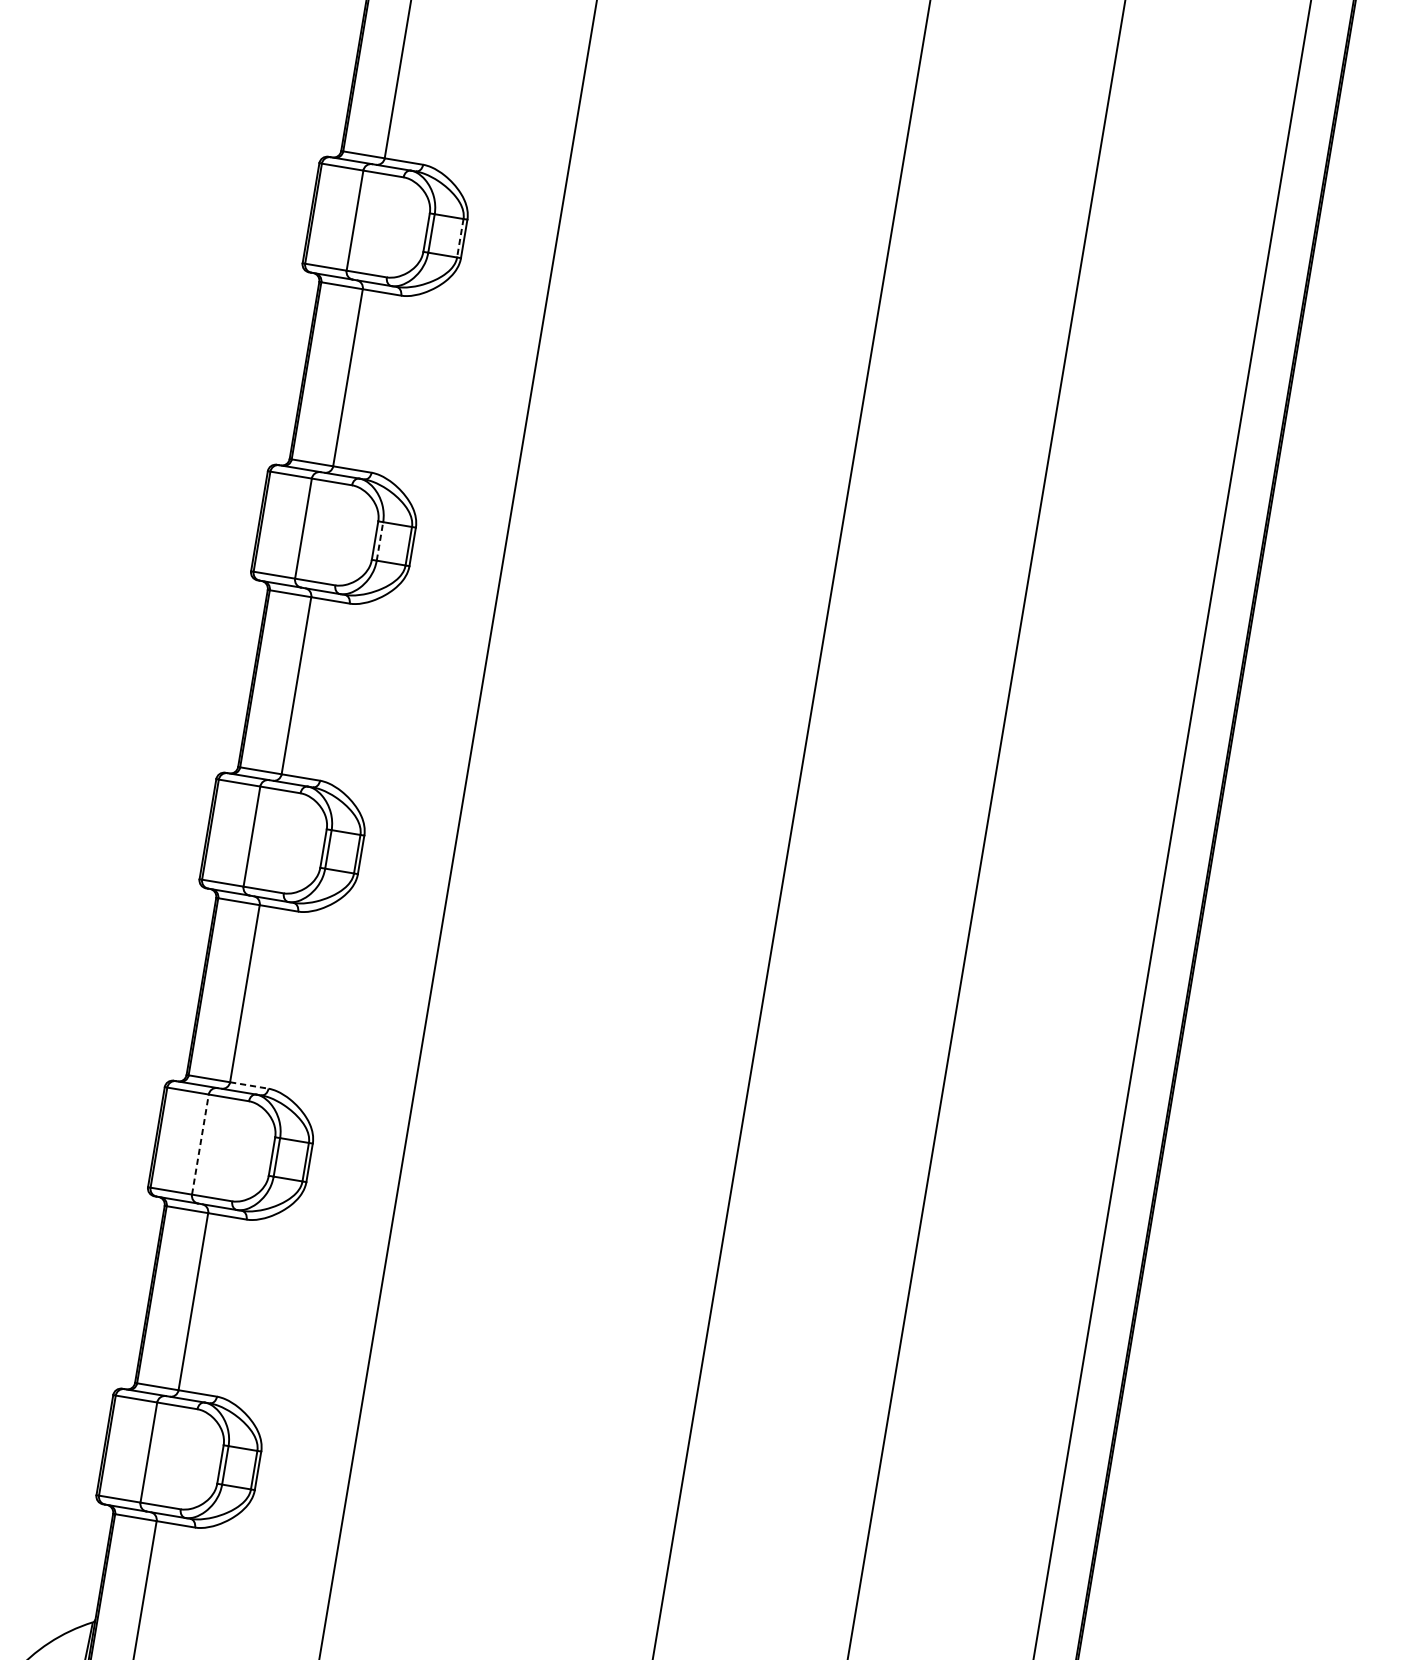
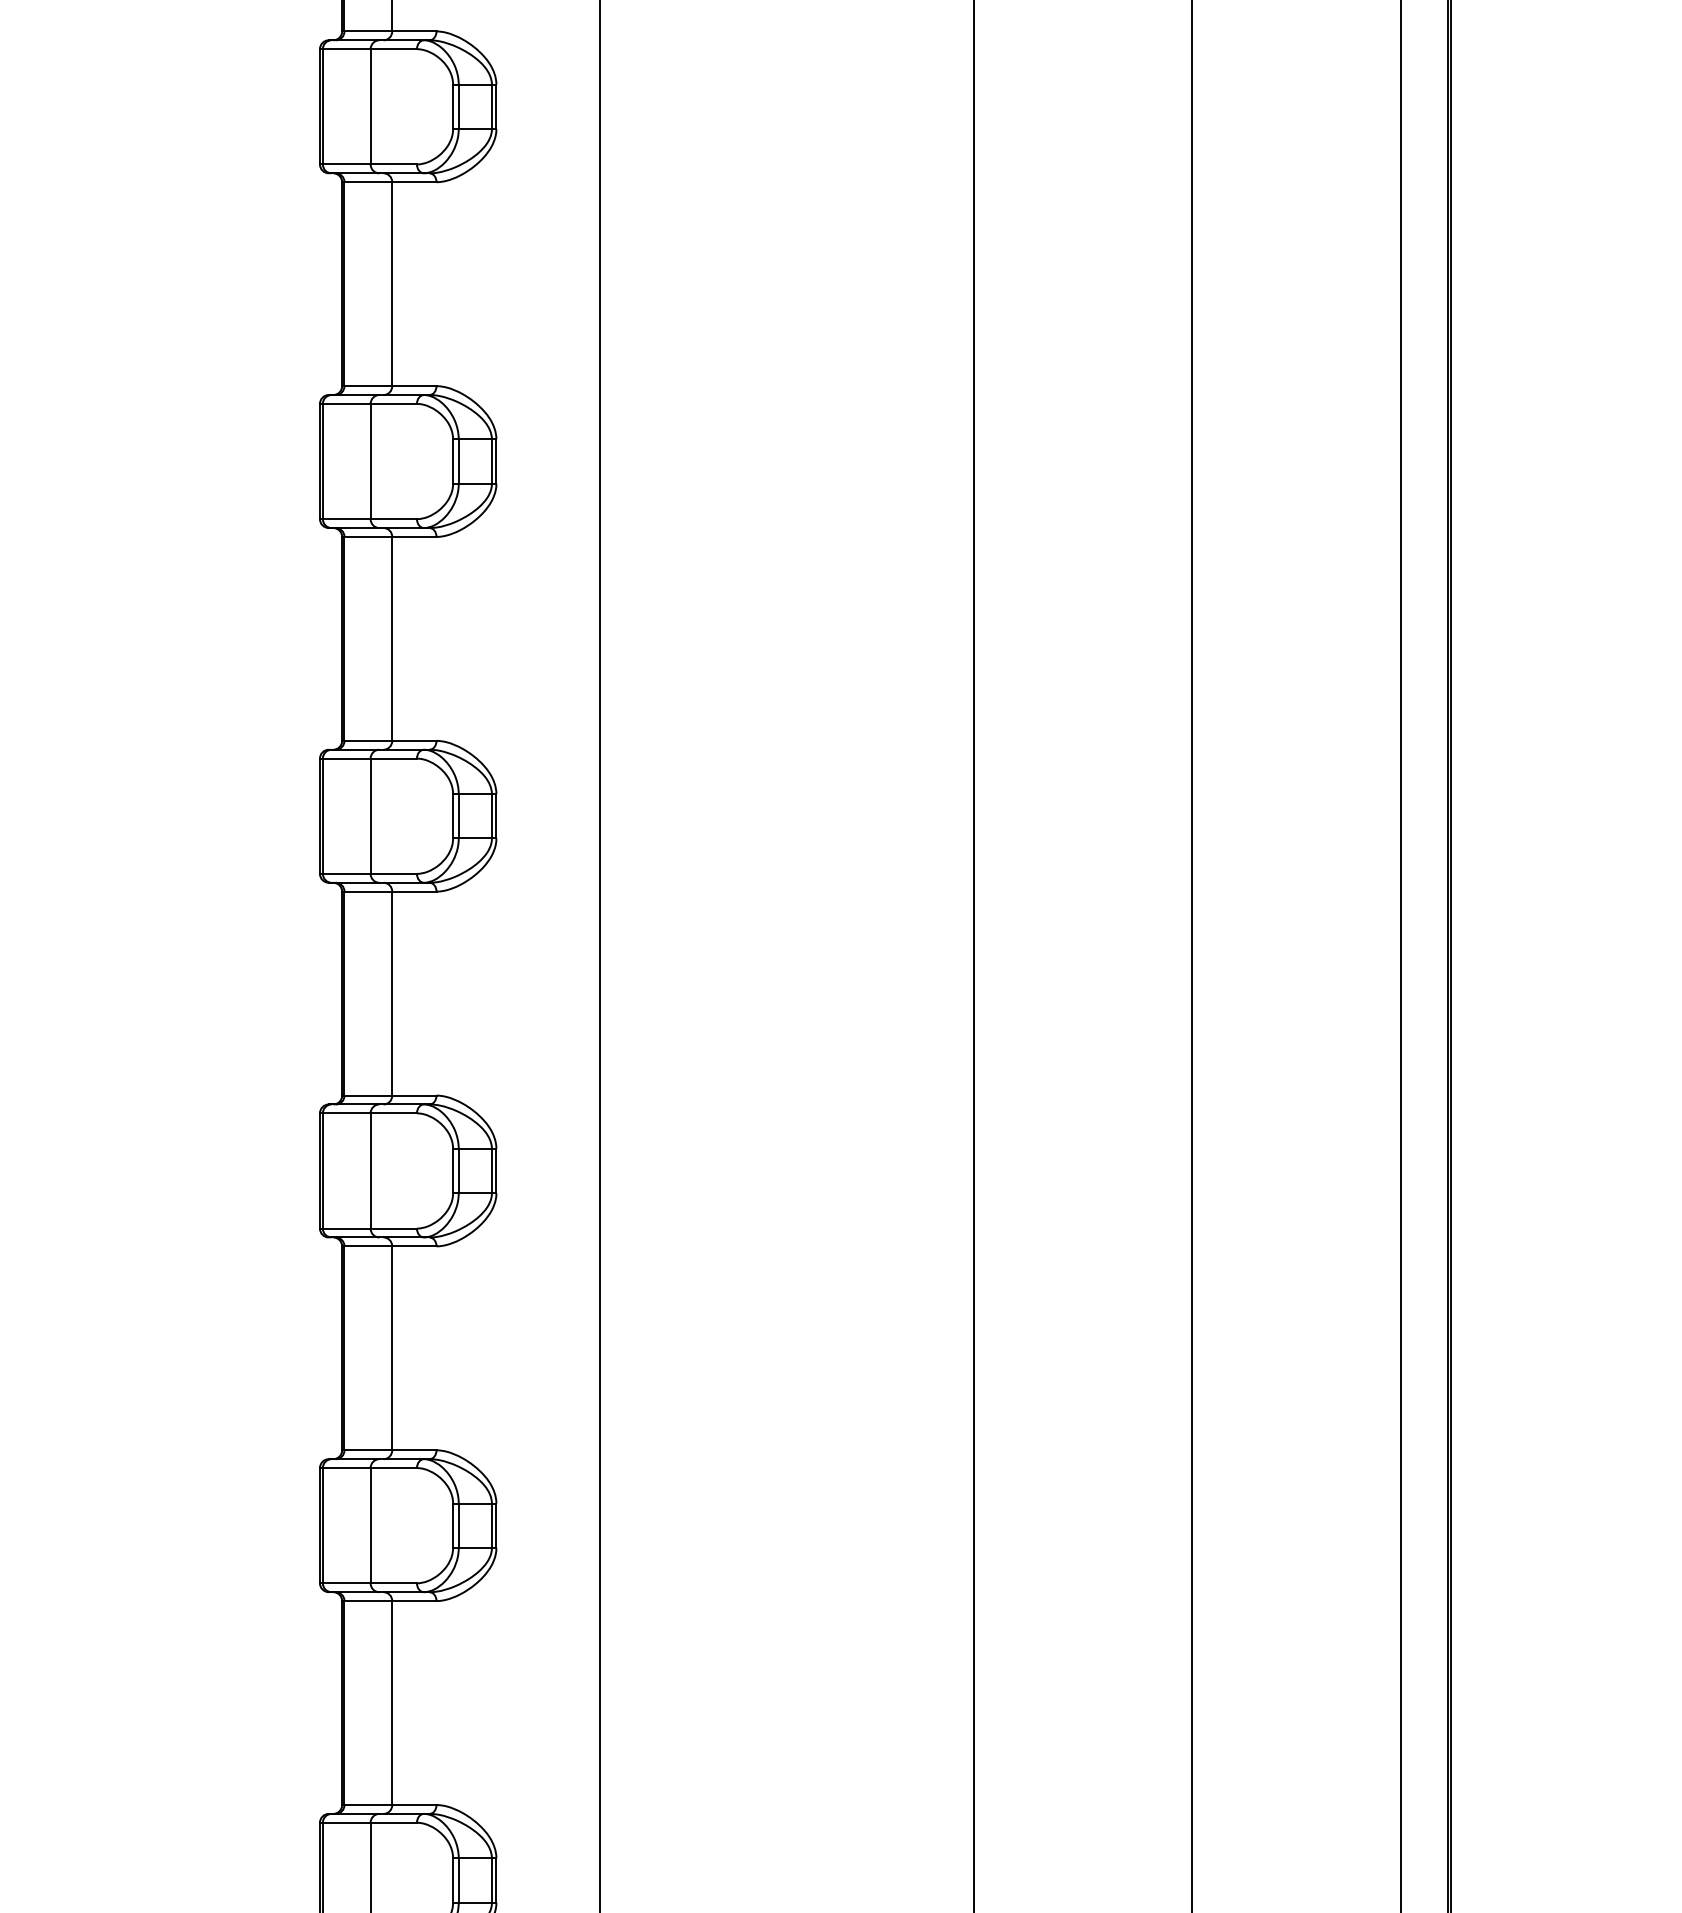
line: (459, 239) -> (491, 462), dashed -> solid
line: (379, 540) -> (458, 815), dashed -> solid
line: (249, 1085) -> (414, 1450), dashed -> solid
line: (200, 1144) -> (370, 1525), dashed -> solid

